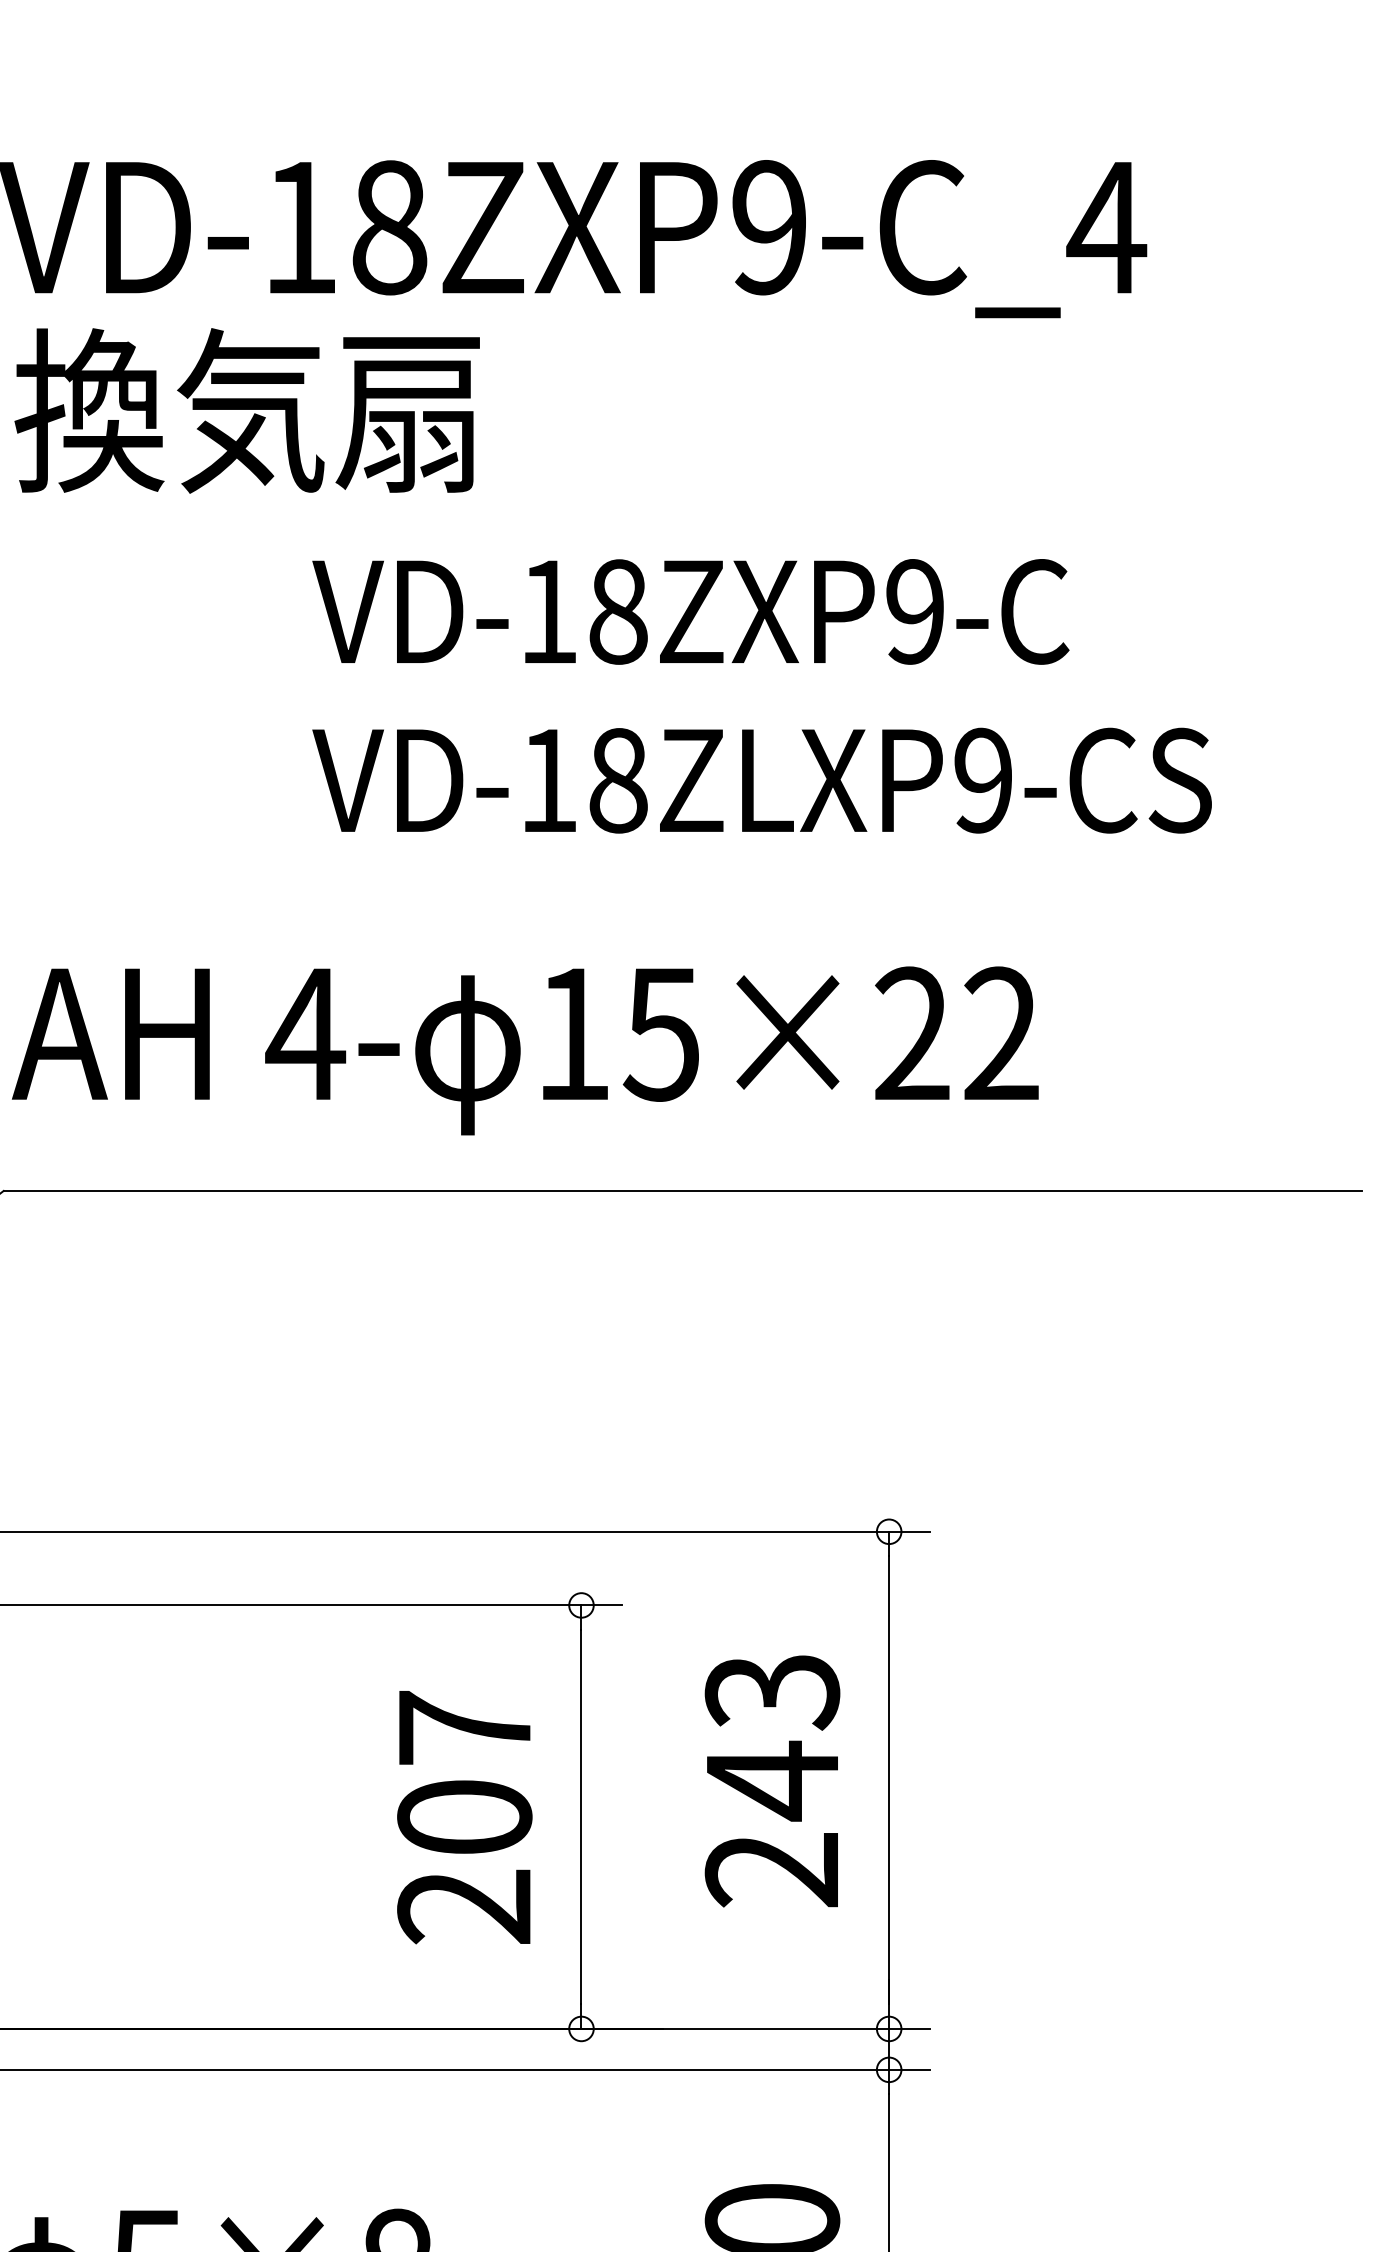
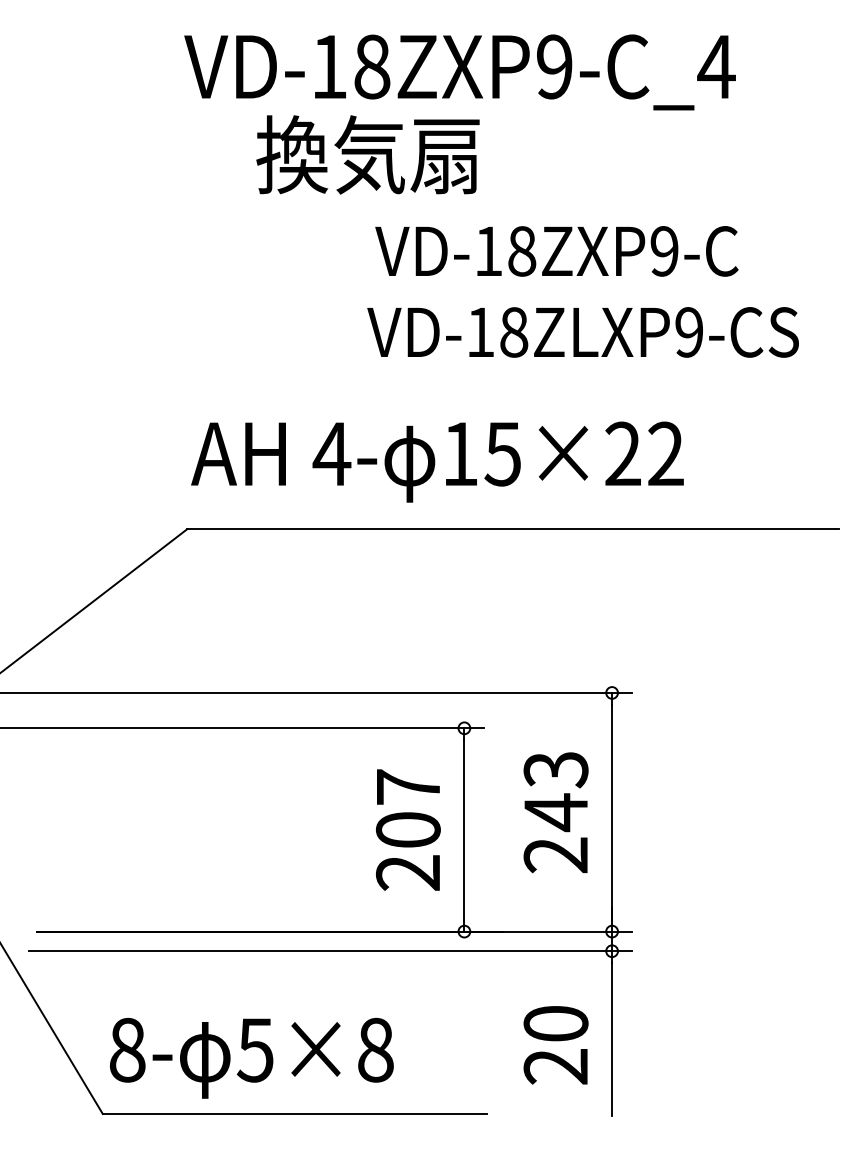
text: (246, 410) -> (367, 154), moved
text: (690, 612) -> (556, 251), moved
text: (760, 780) -> (582, 332), moved

